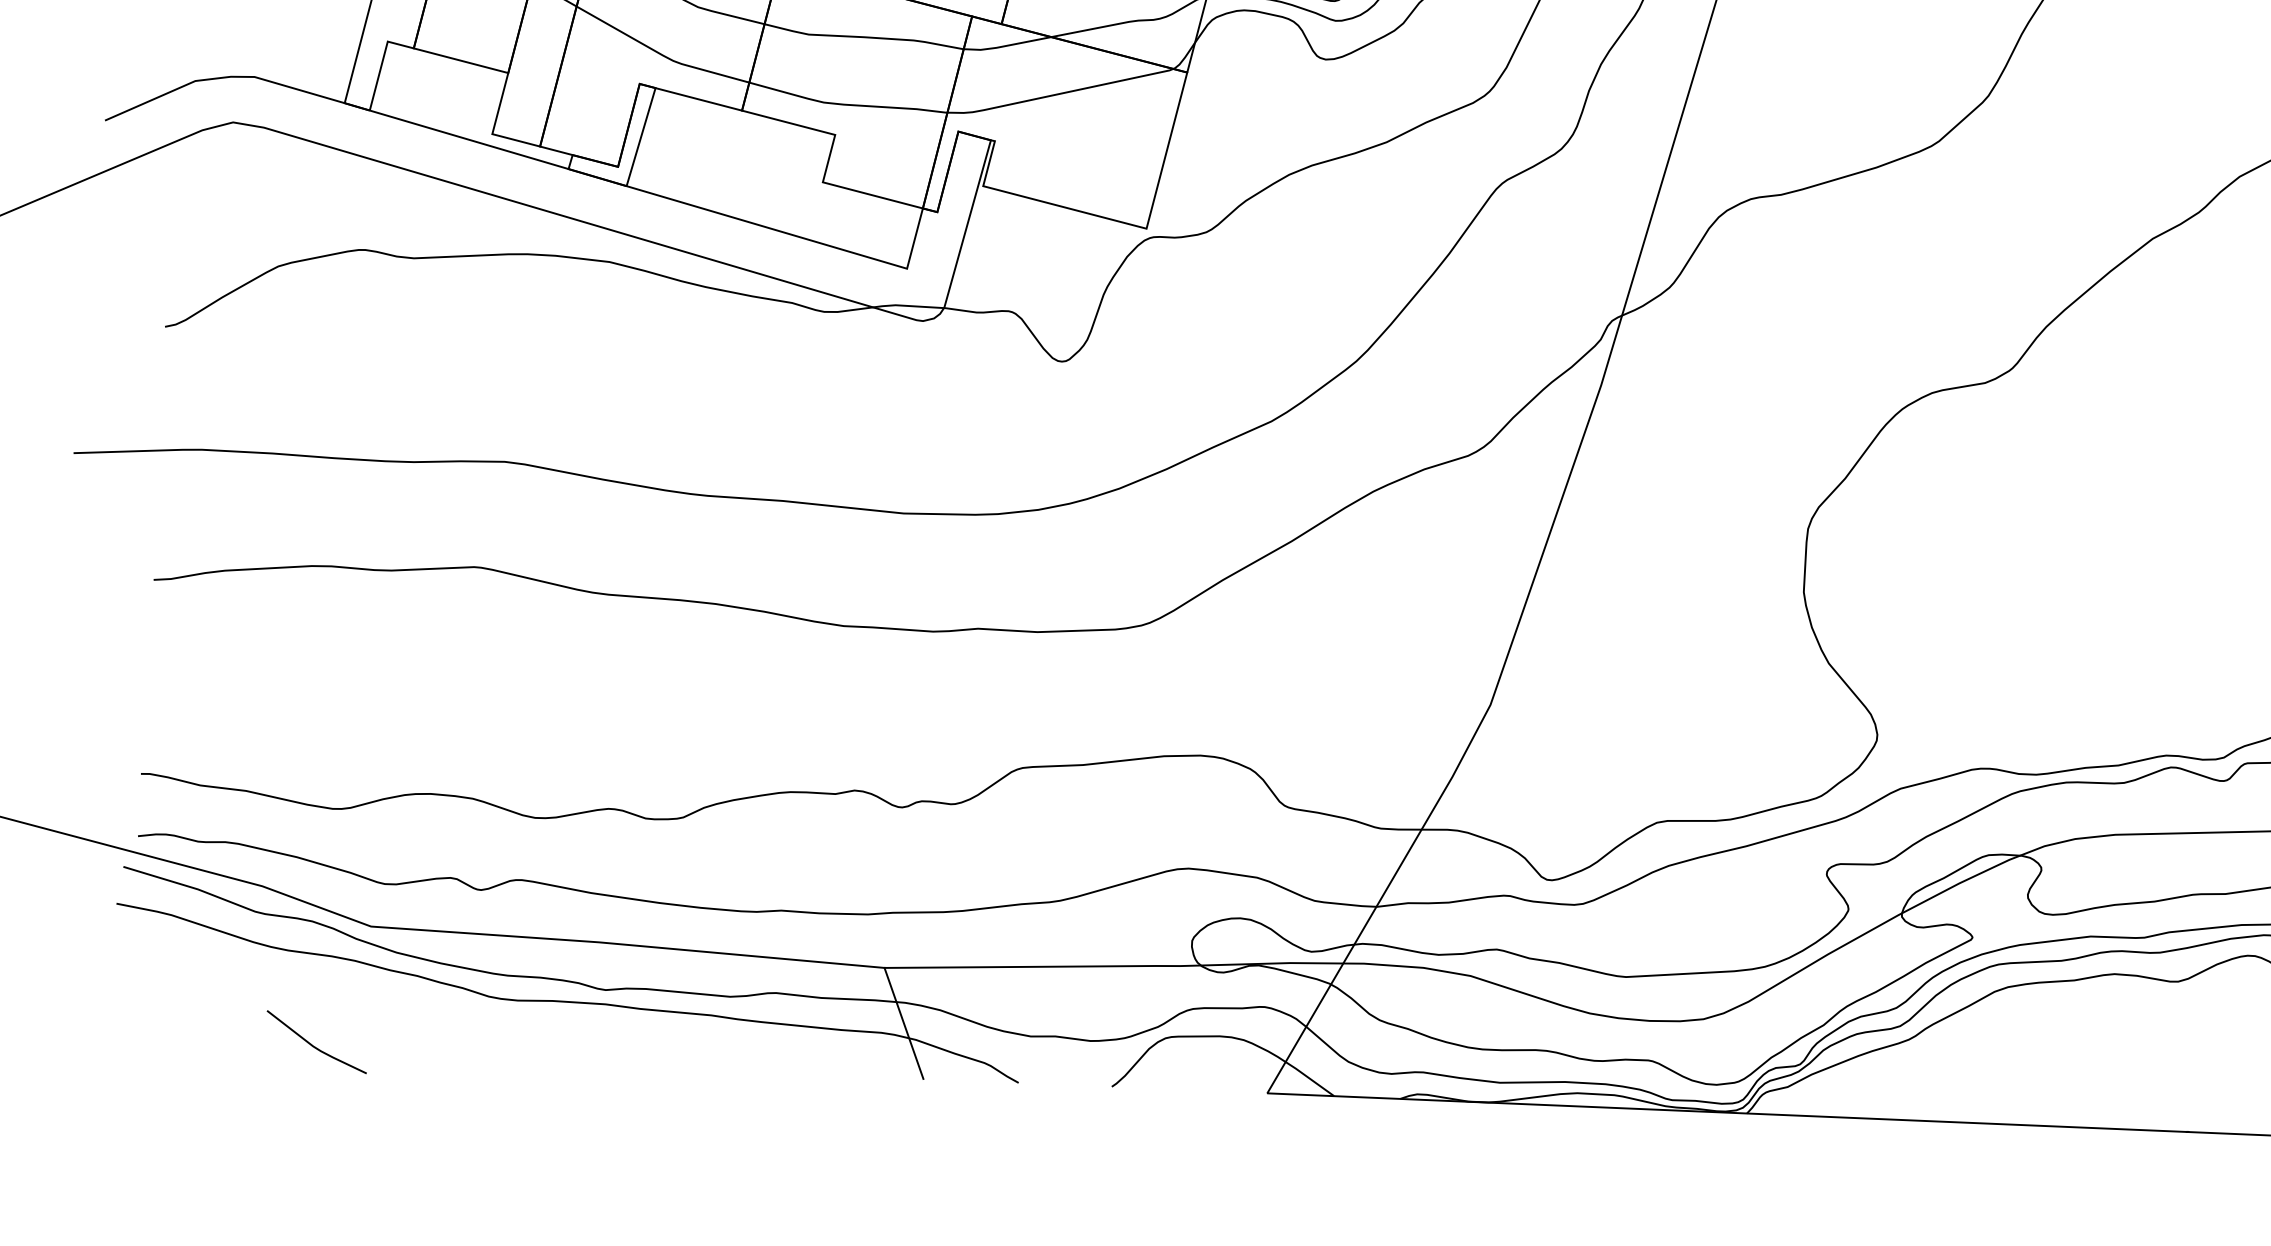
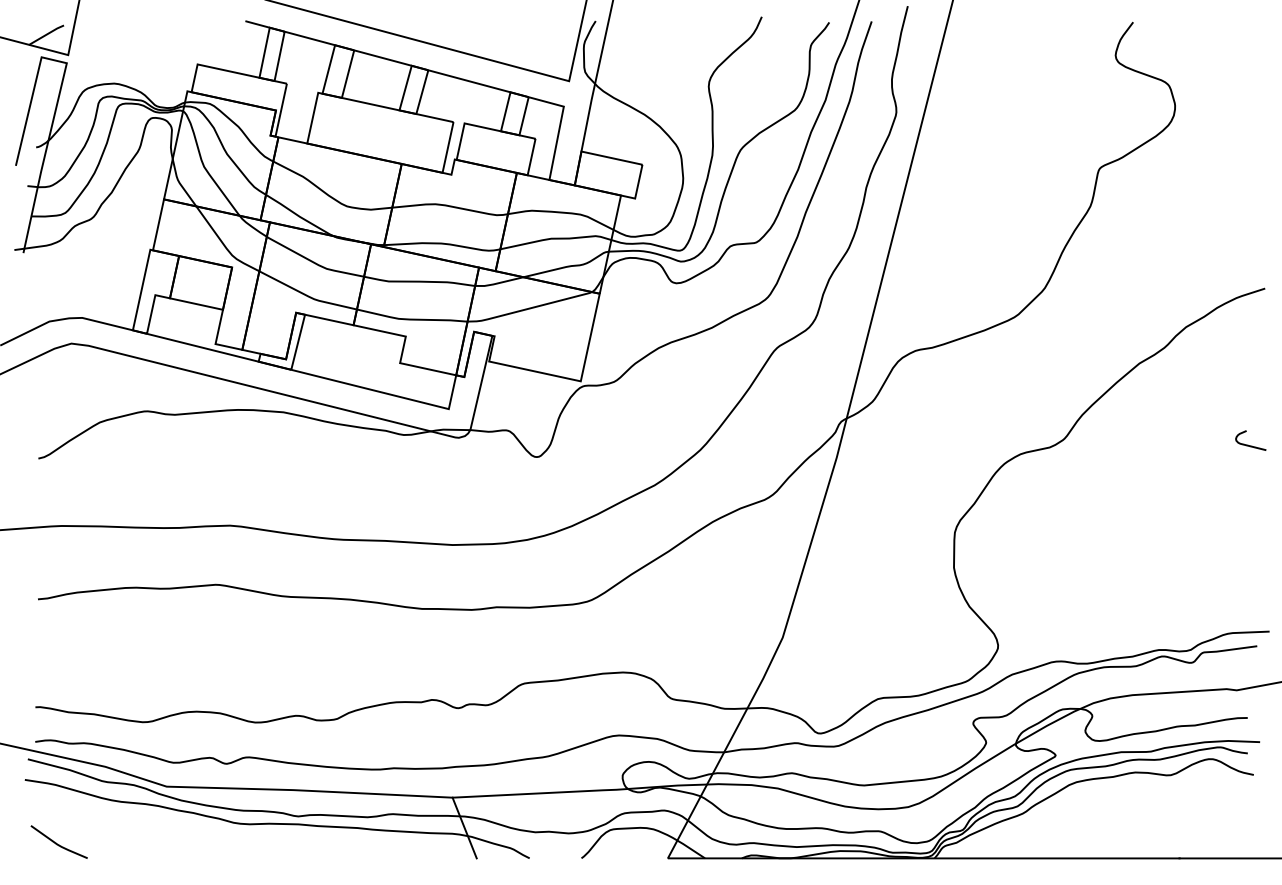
line: (311, 1042) -> (56, 842), moved

